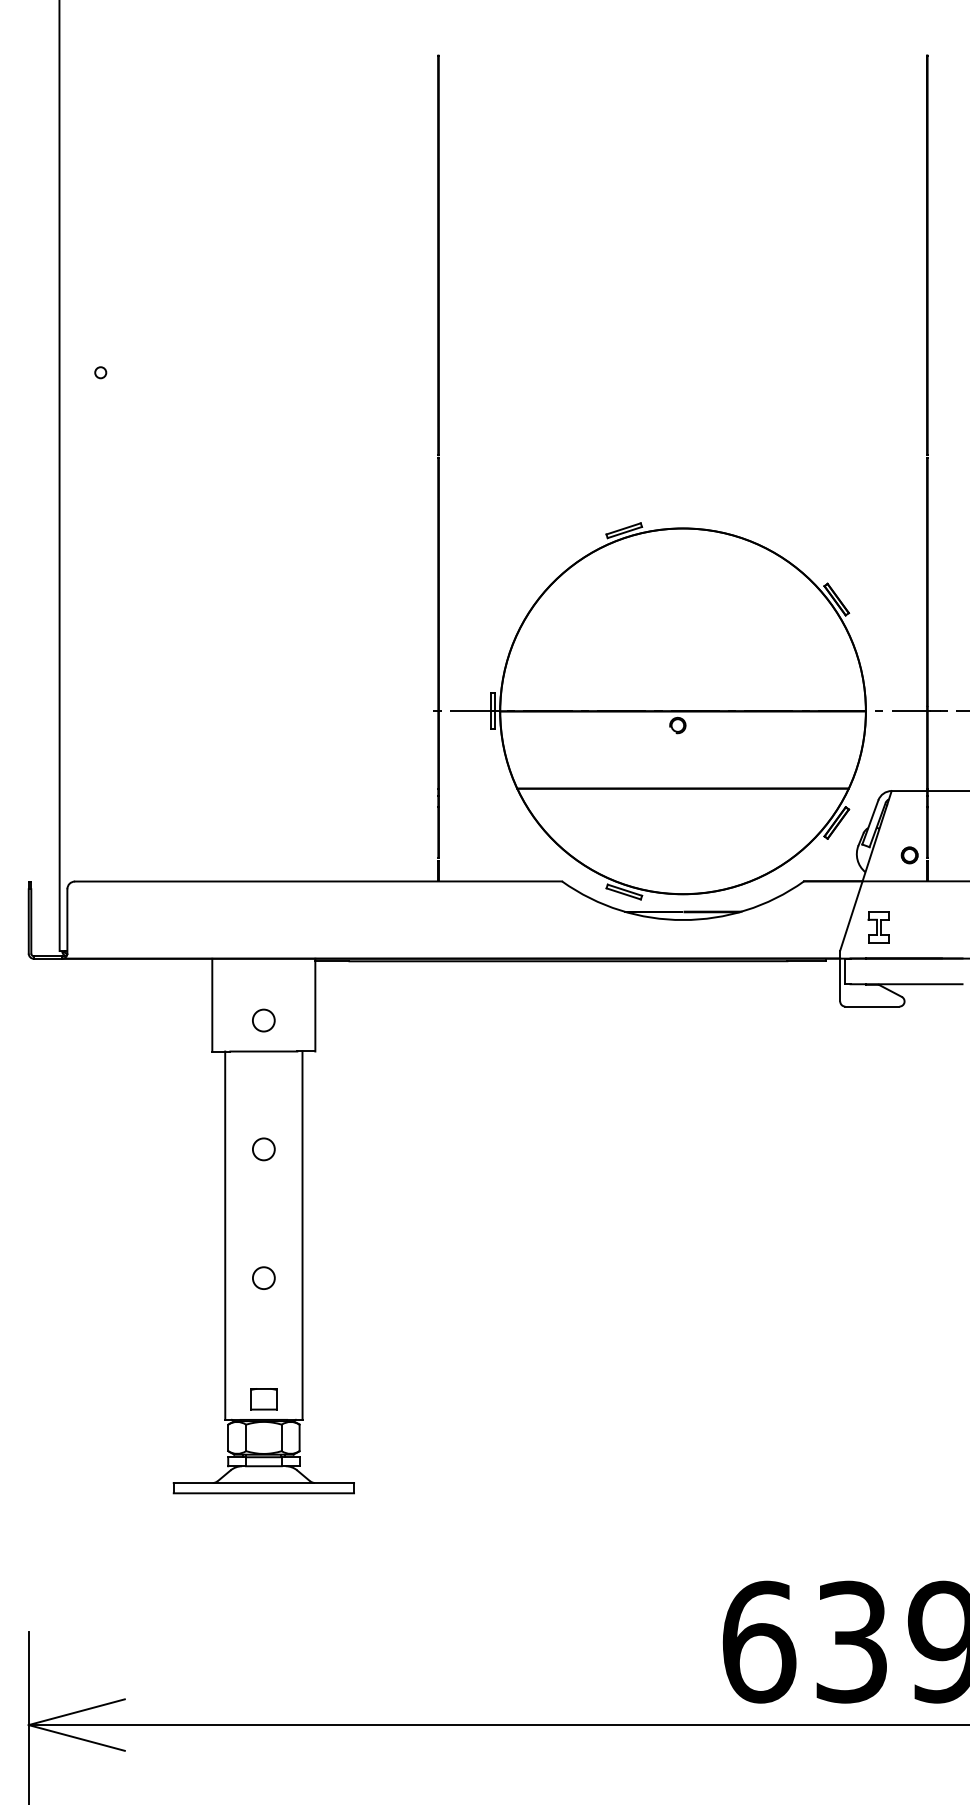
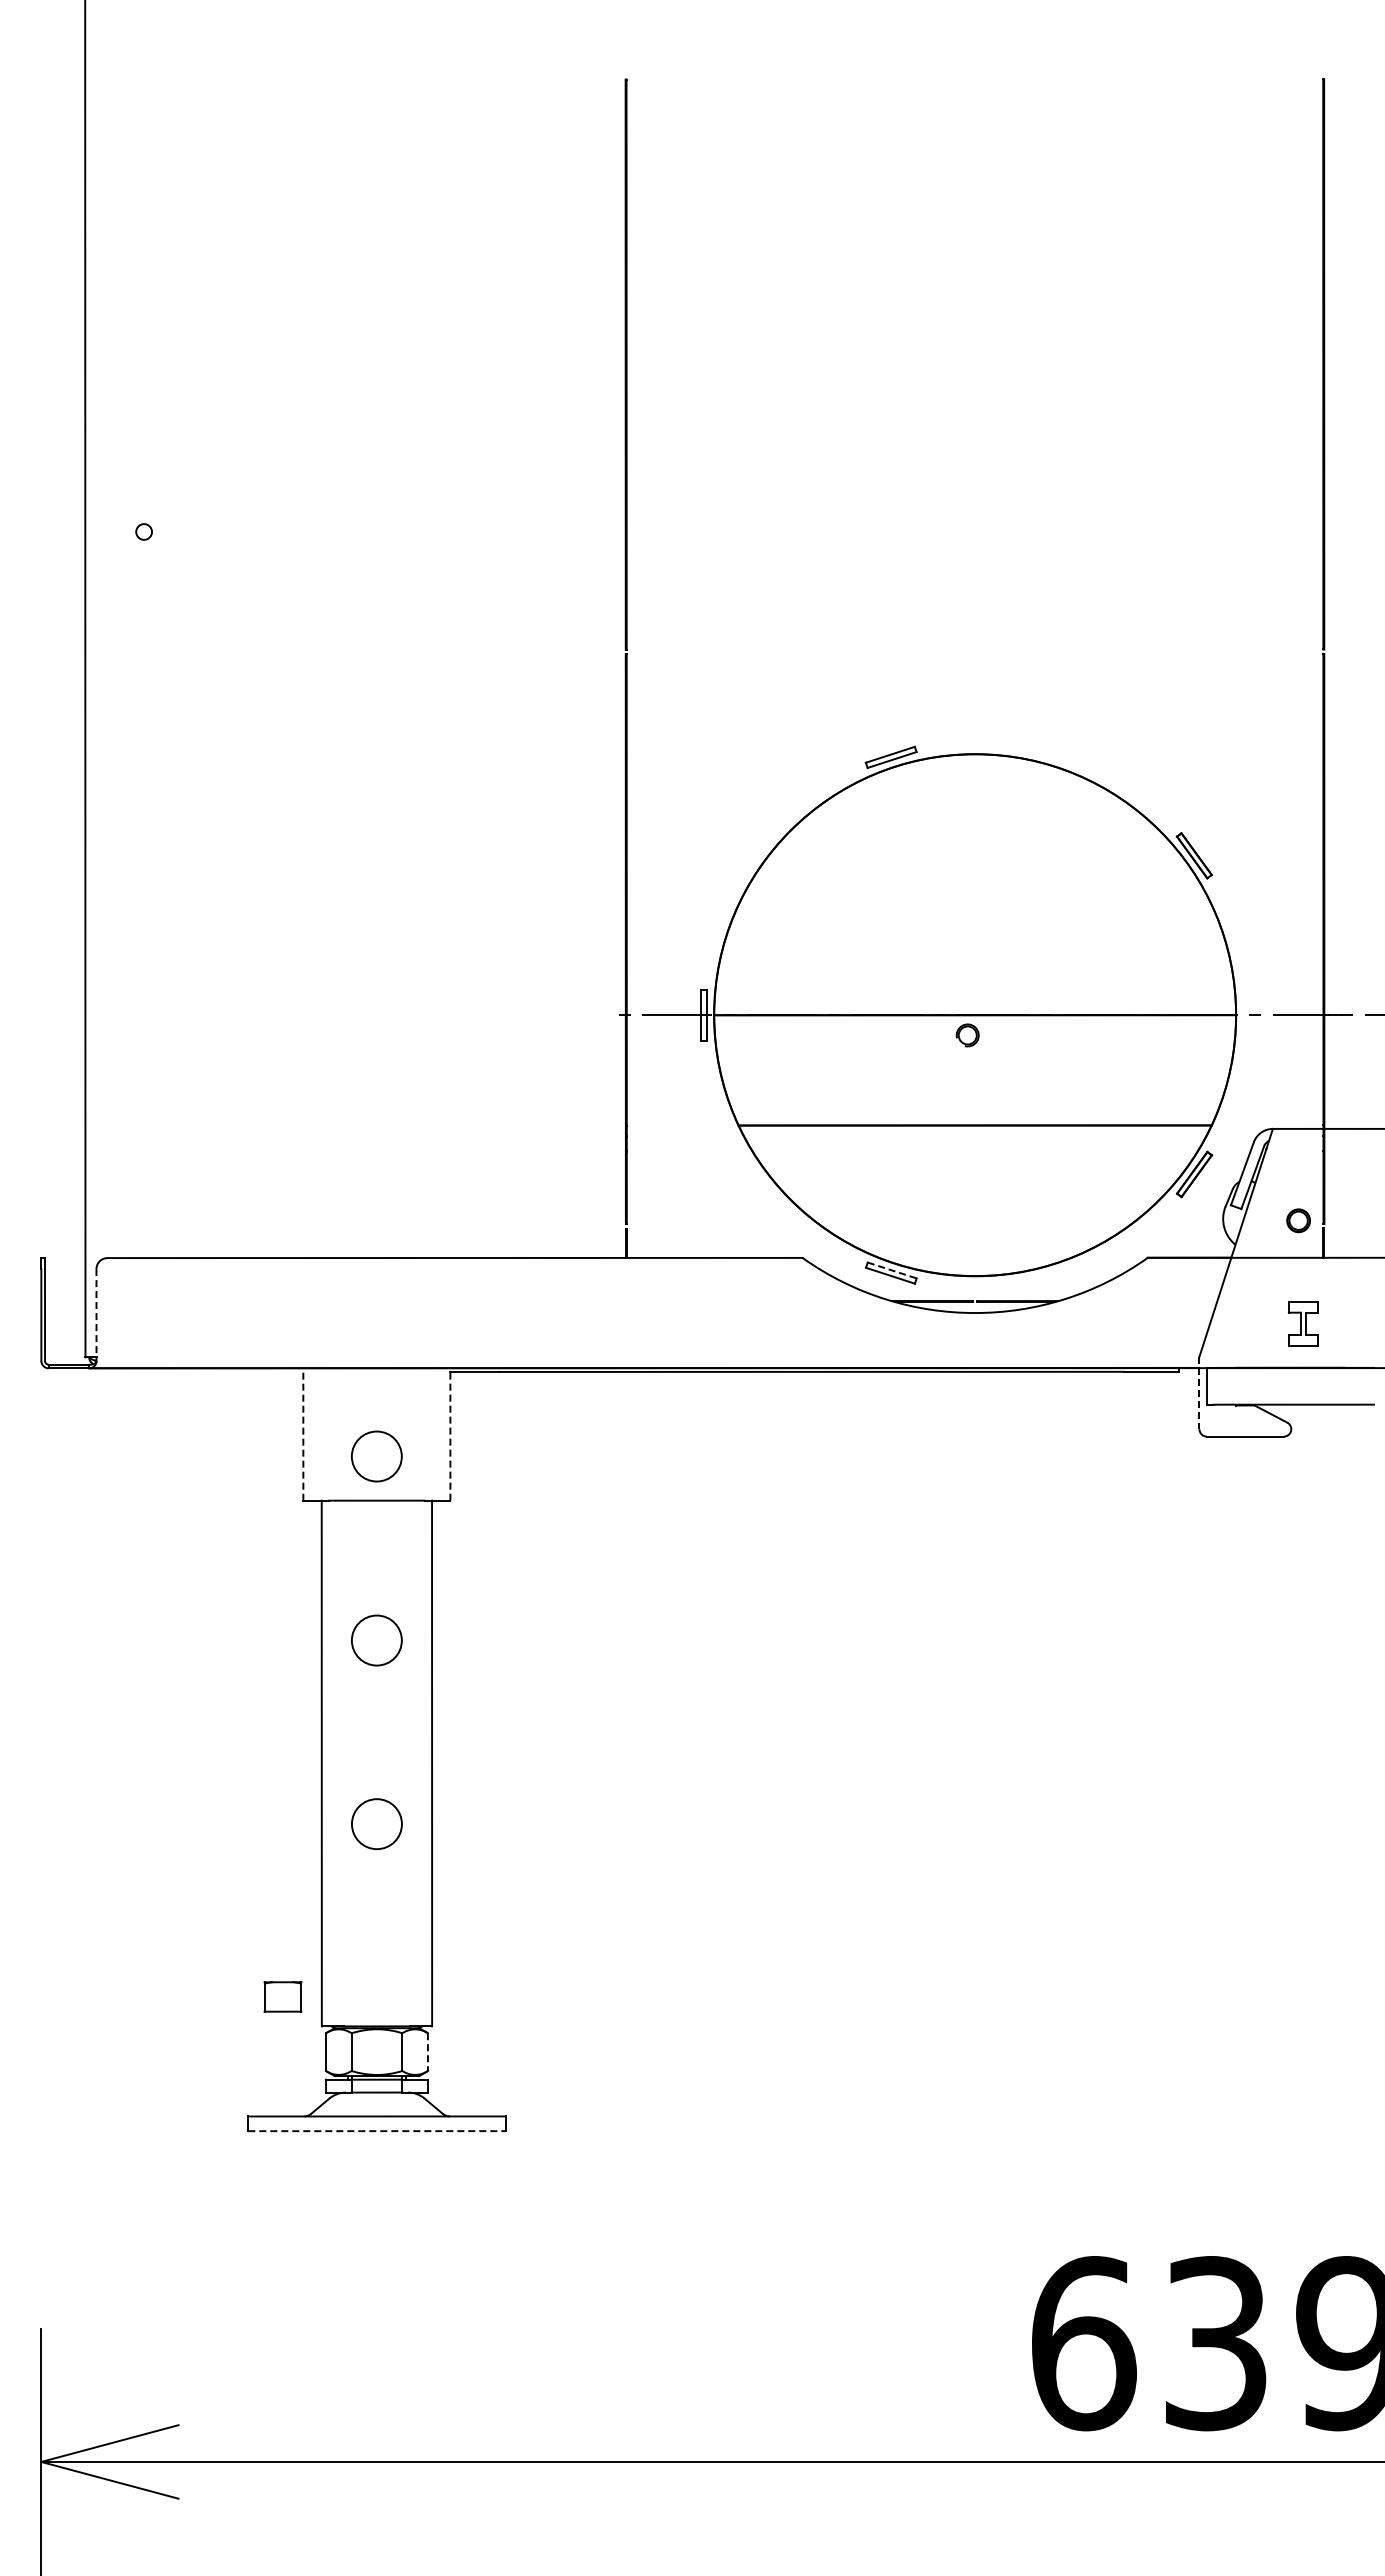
line: (625, 890) -> (892, 1270), solid -> dashed
line: (67, 921) -> (96, 1315), solid -> dashed
part: (878, 927) -> (1303, 1323), moved
line: (840, 976) -> (1199, 1393), solid -> dashed
line: (315, 1004) -> (450, 1433), solid -> dashed
line: (212, 1005) -> (303, 1434), solid -> dashed
circle: (263, 1020) -> (376, 1456), size x1.6
circle: (263, 1148) -> (376, 1639), size x1.6
circle: (263, 1277) -> (376, 1823), size x1.6
part: (263, 1398) -> (282, 1996), moved
line: (299, 1438) -> (427, 2052), solid -> dashed
line: (263, 1493) -> (376, 2131), solid -> dashed

